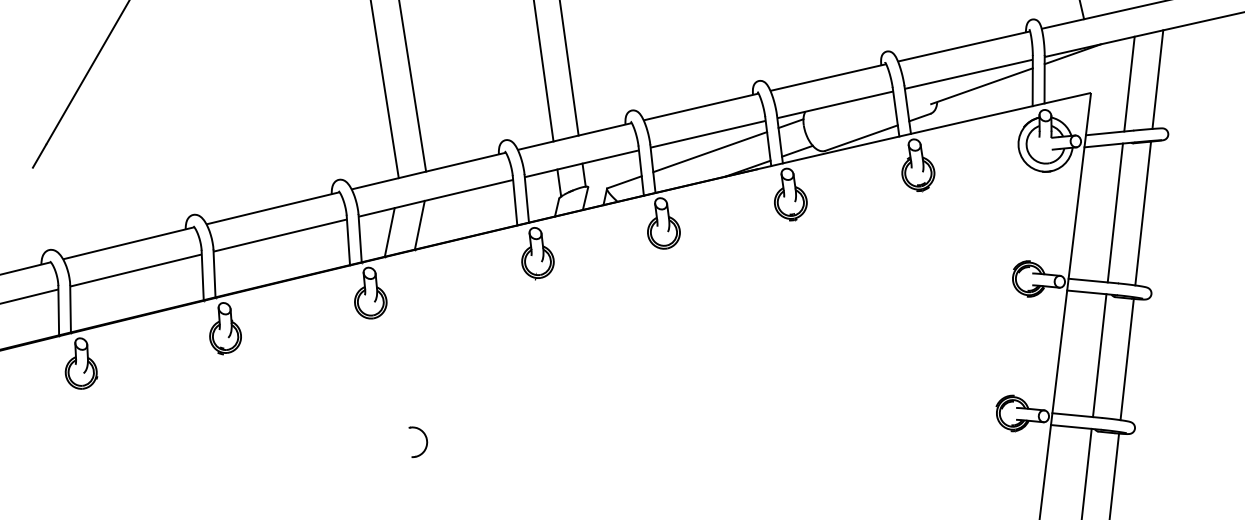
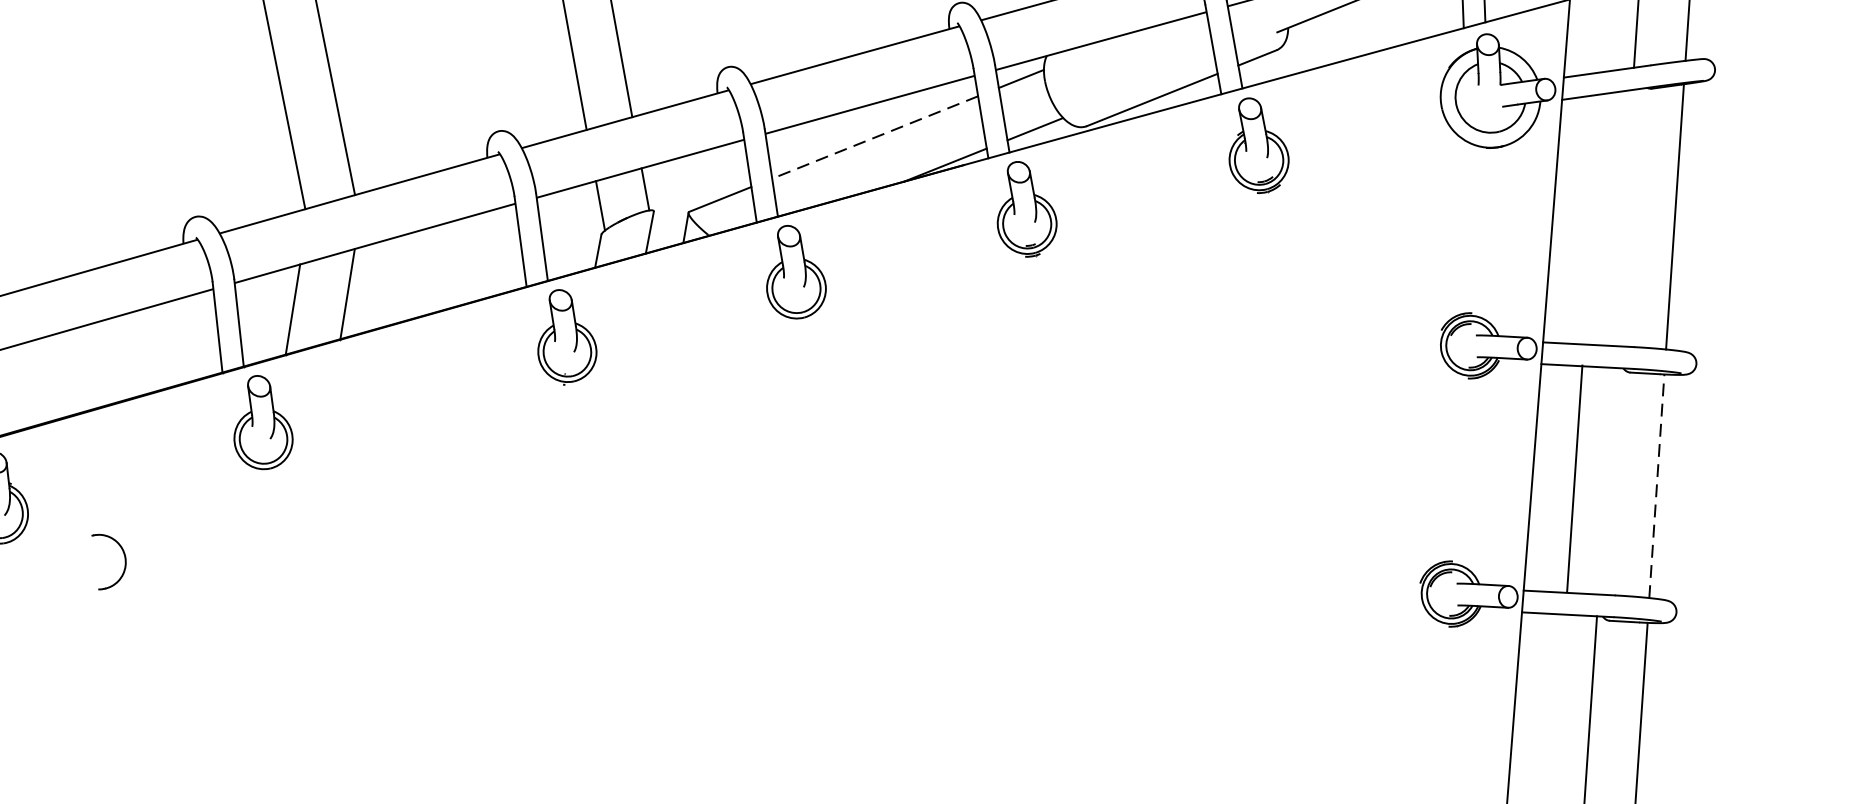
line: (709, 152) -> (873, 138), solid -> dashed
line: (1114, 212) -> (1622, 217), removed
line: (1099, 355) -> (1574, 478), moved
line: (1127, 359) -> (1657, 486), solid -> dashed
part: (425, 445) -> (122, 566), moved

